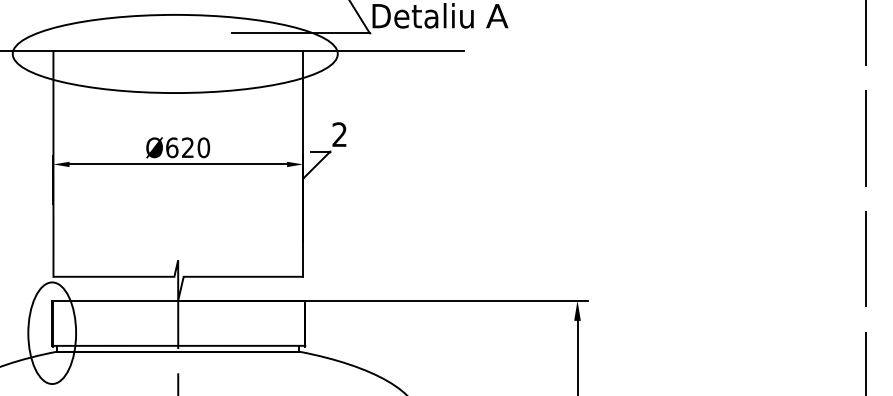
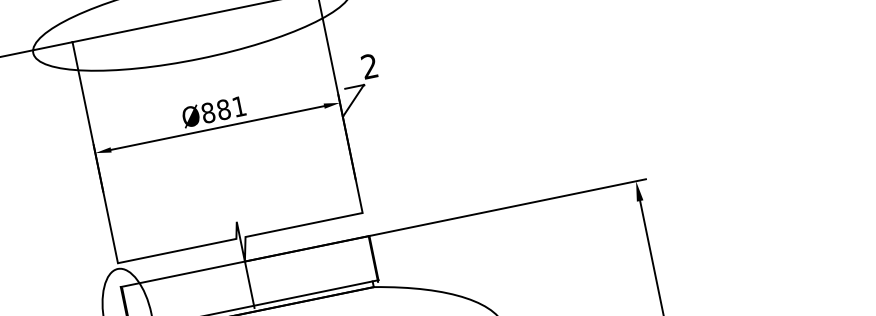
text: (188, 147) -> (224, 109), Ø620 -> Ø881

